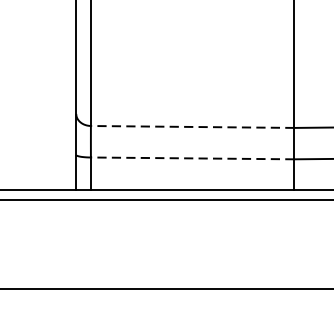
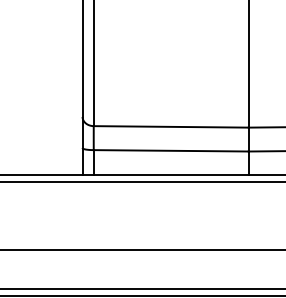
line: (191, 126) -> (170, 126), dashed -> solid
line: (191, 157) -> (170, 150), dashed -> solid

